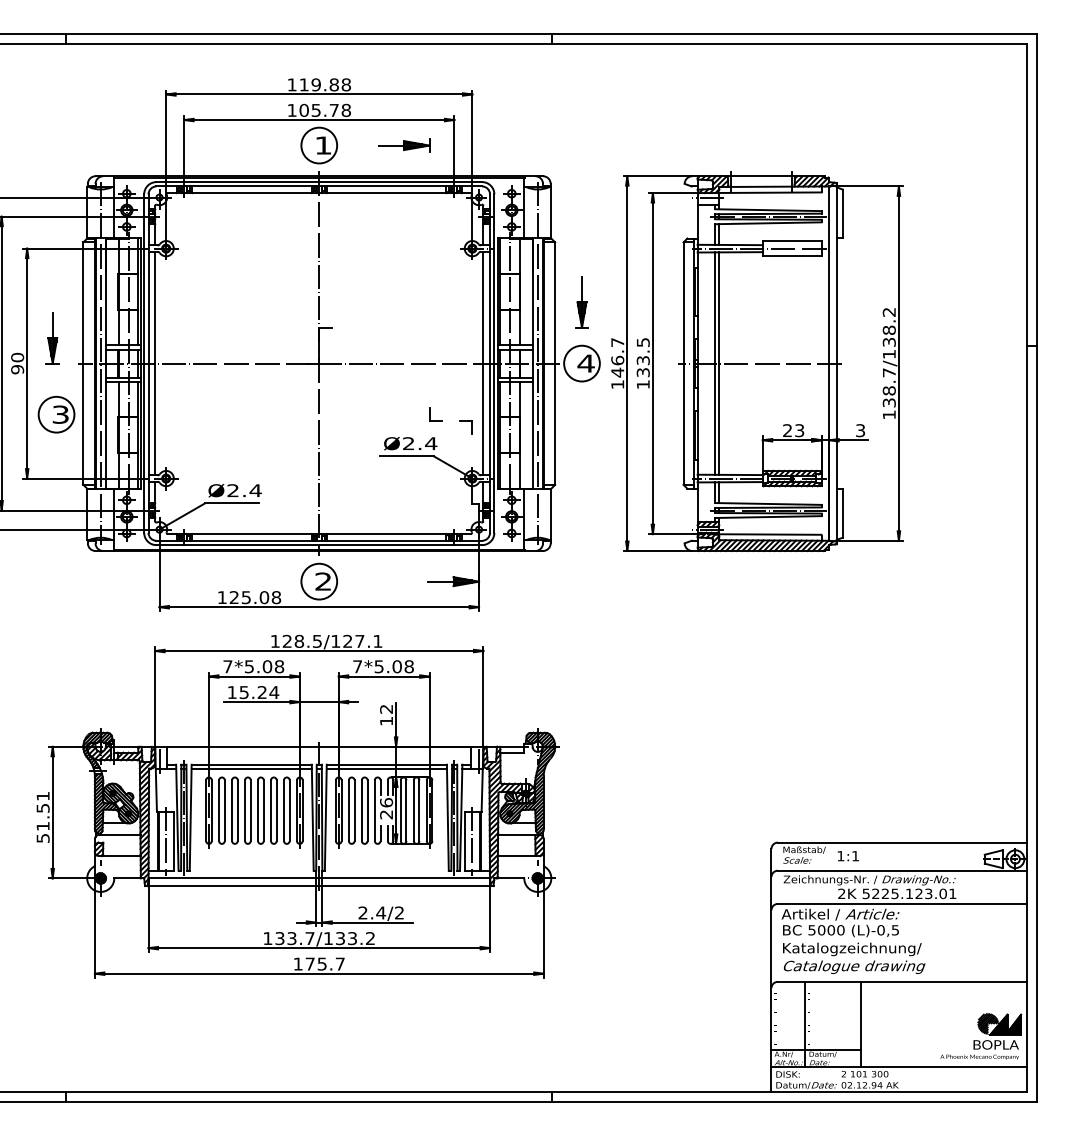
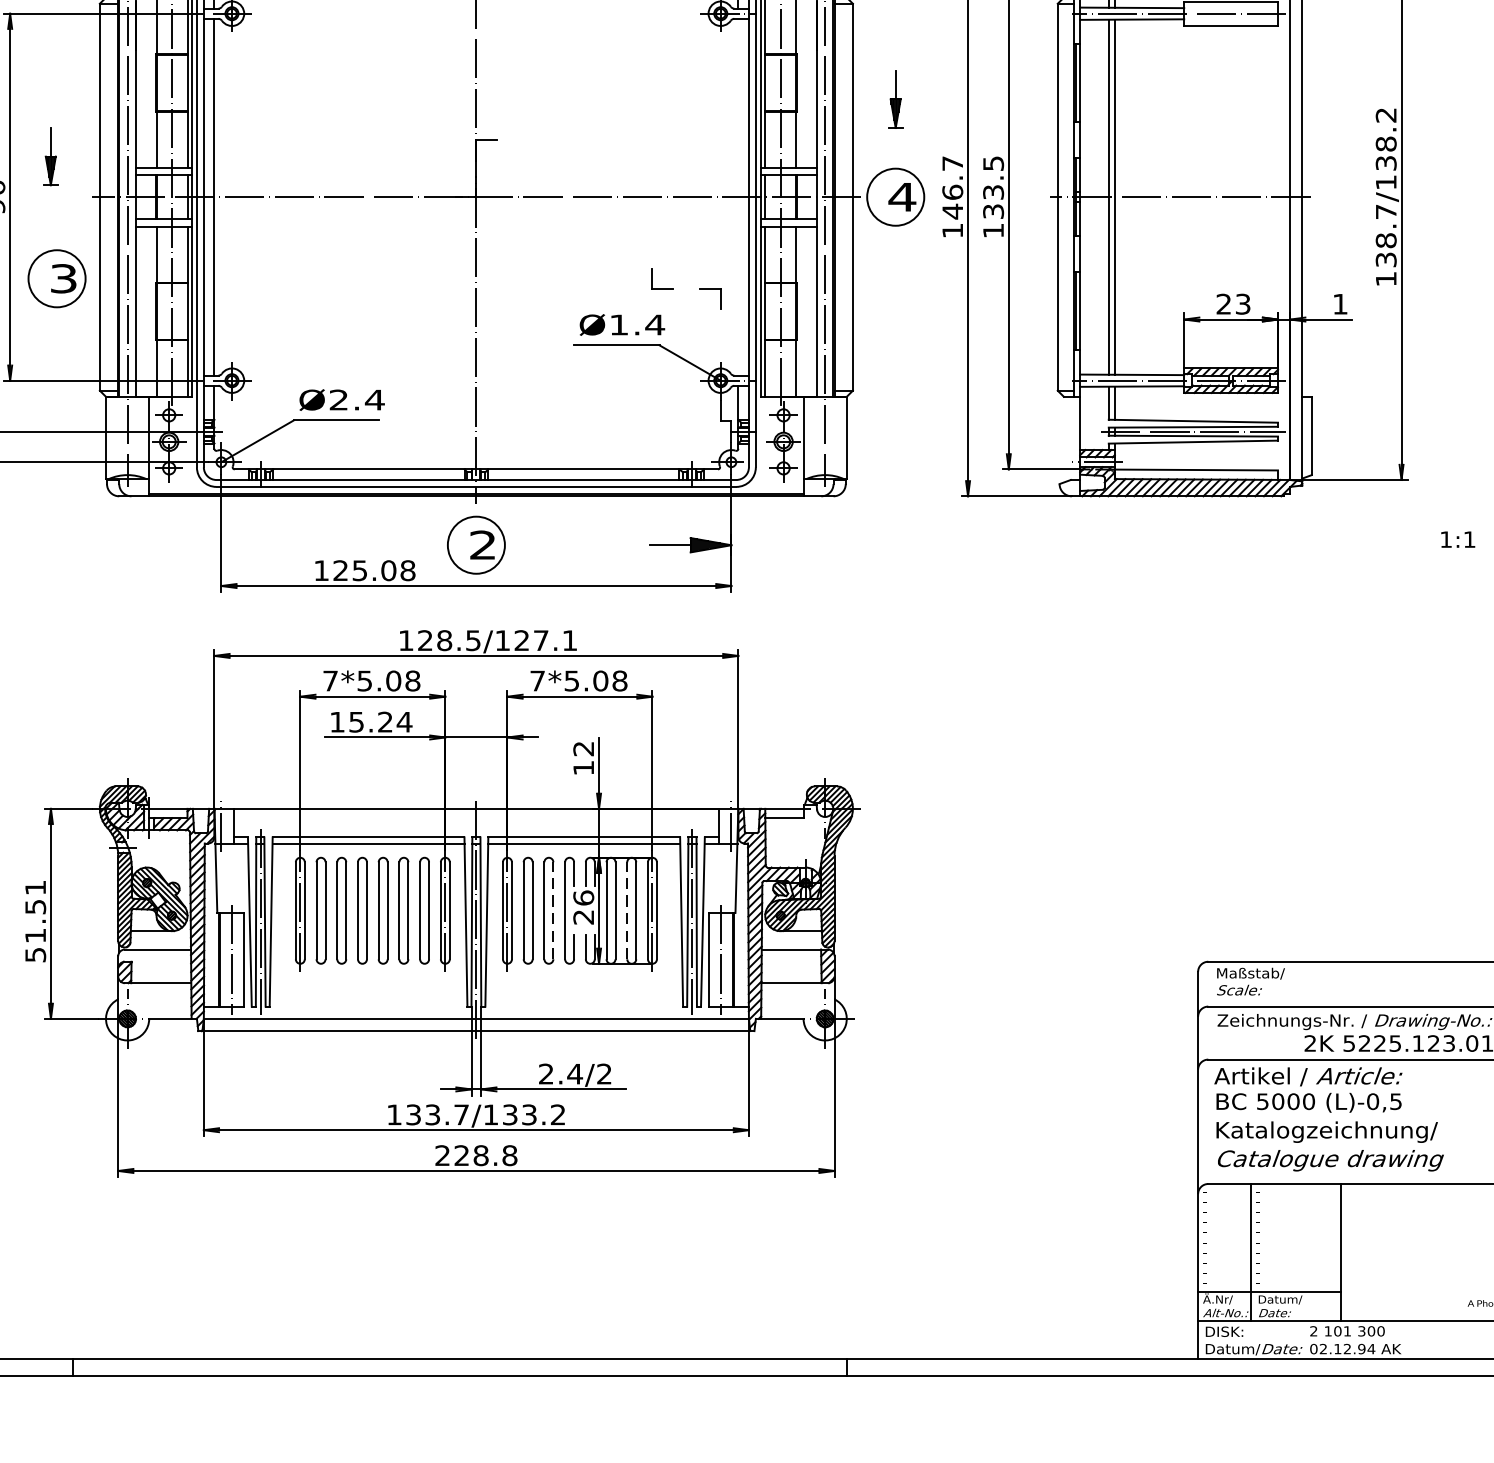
part: (581, 302) -> (894, 99), size x0.7
part: (52, 338) -> (50, 157), size x0.7
line: (483, 363) -> (738, 197), removed
text: (860, 430) -> (1340, 303), 3 -> 1
text: (408, 443) -> (618, 324), Ø2.4 -> Ø1.4
line: (367, 810) -> (553, 910), solid -> dashed
line: (413, 810) -> (626, 910), solid -> dashed
text: (847, 856) -> (1456, 540), moved
text: (318, 963) -> (475, 1154), 175.7 -> 228.8

